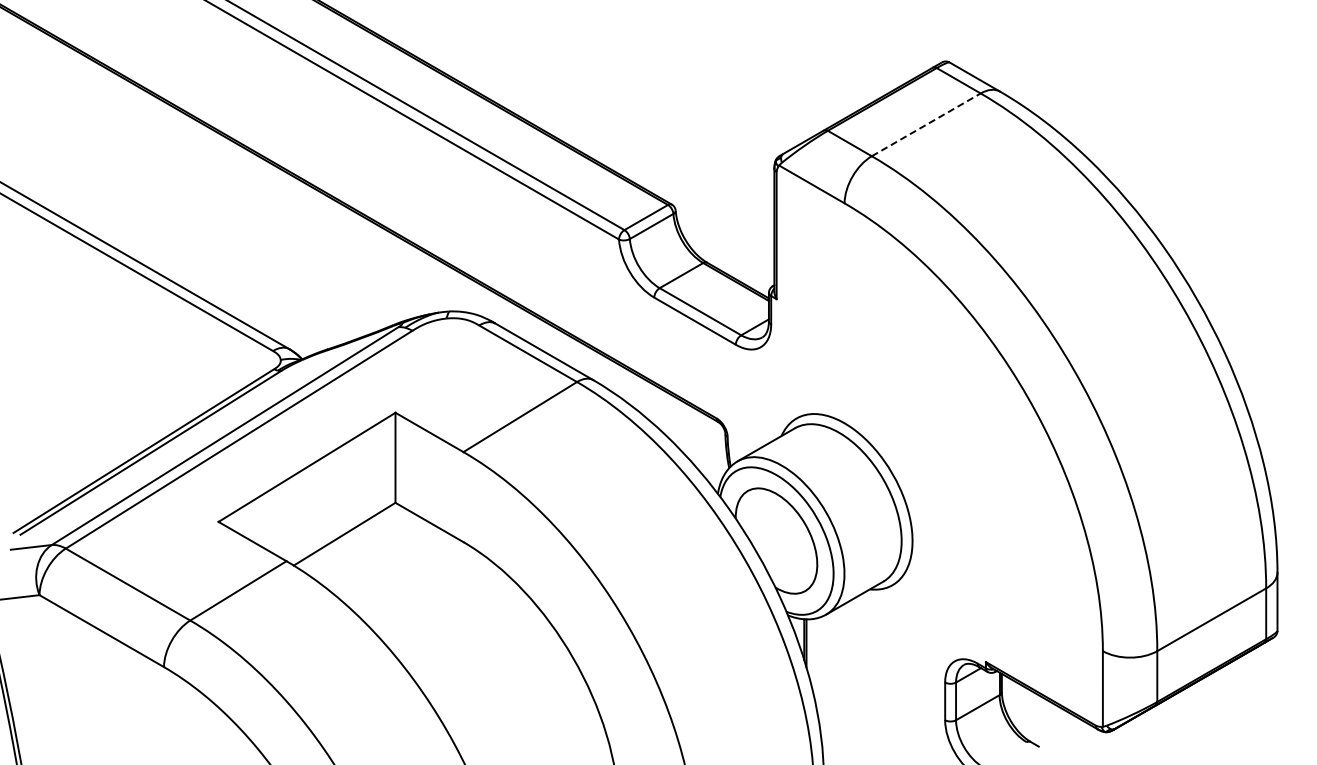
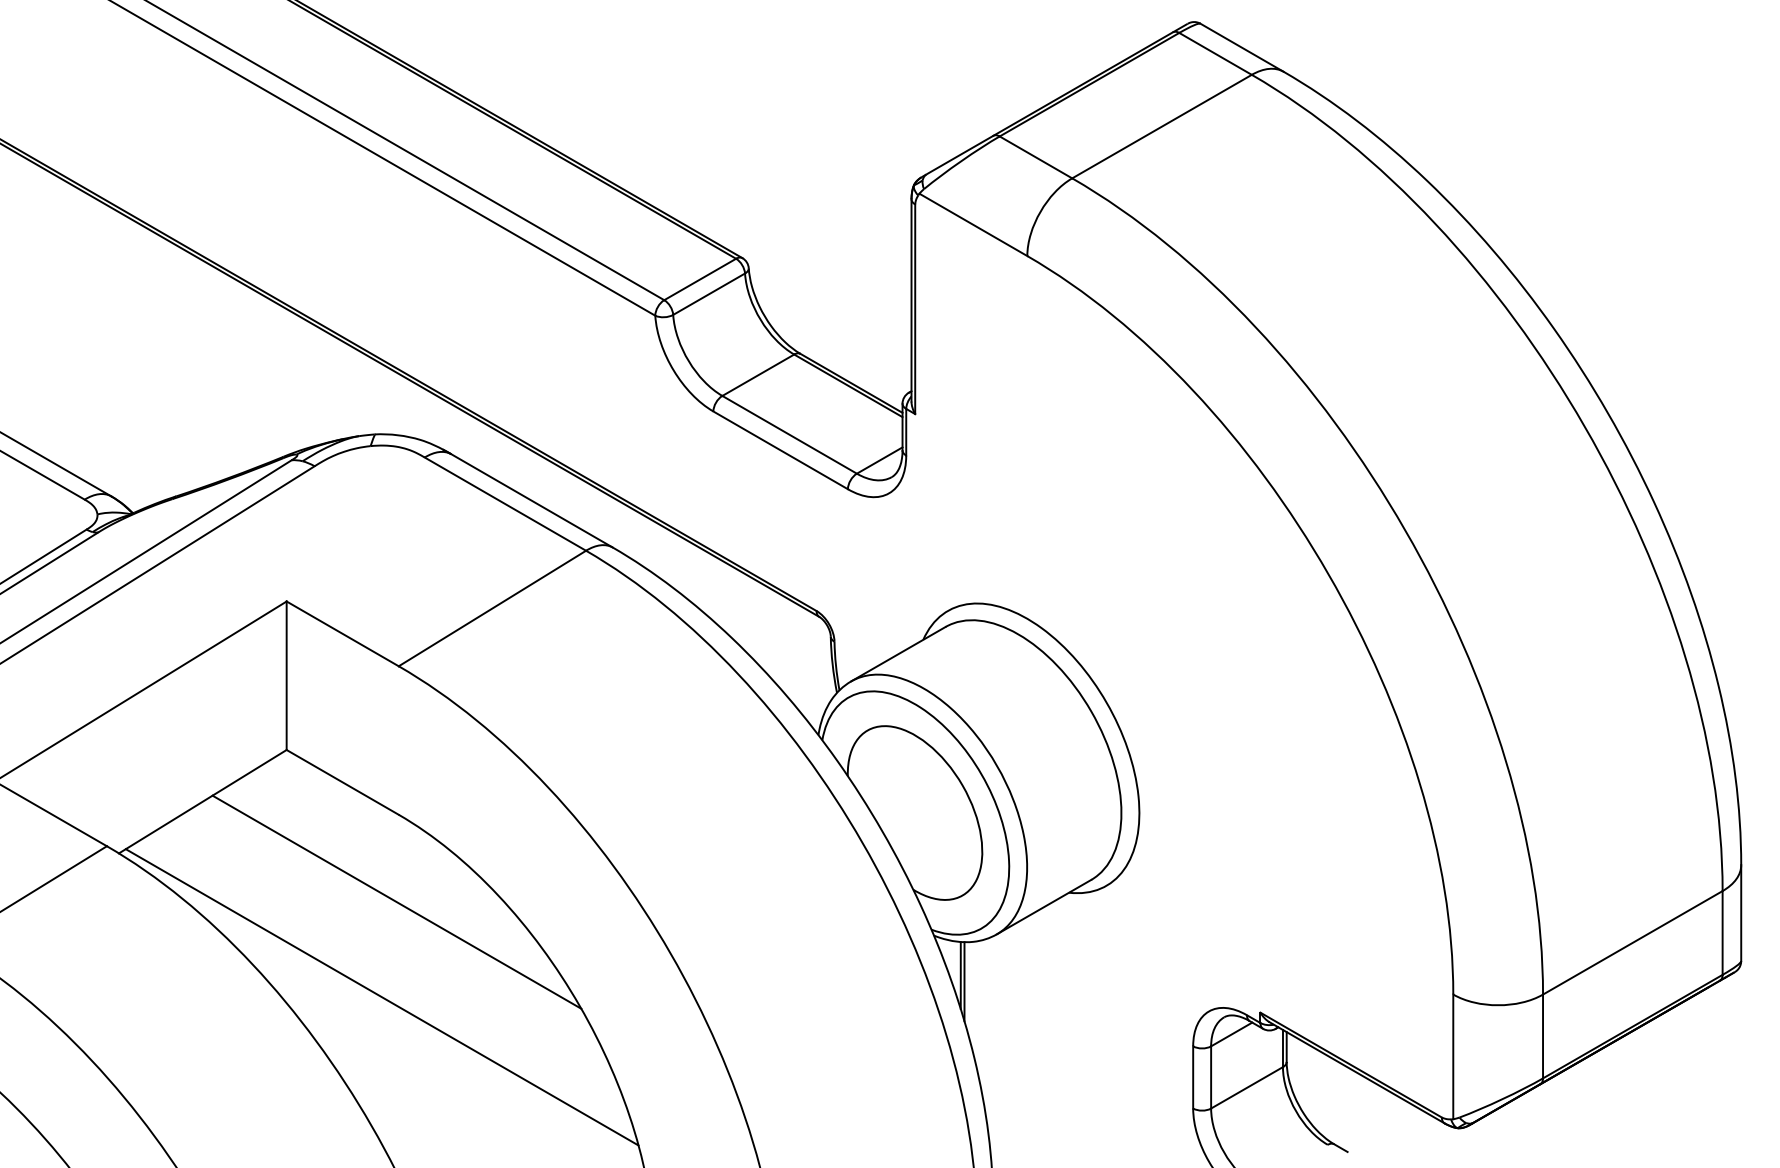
line: (926, 124) -> (1162, 126), dashed -> solid
line: (462, 594) -> (397, 901), added
line: (452, 652) -> (380, 996), added

